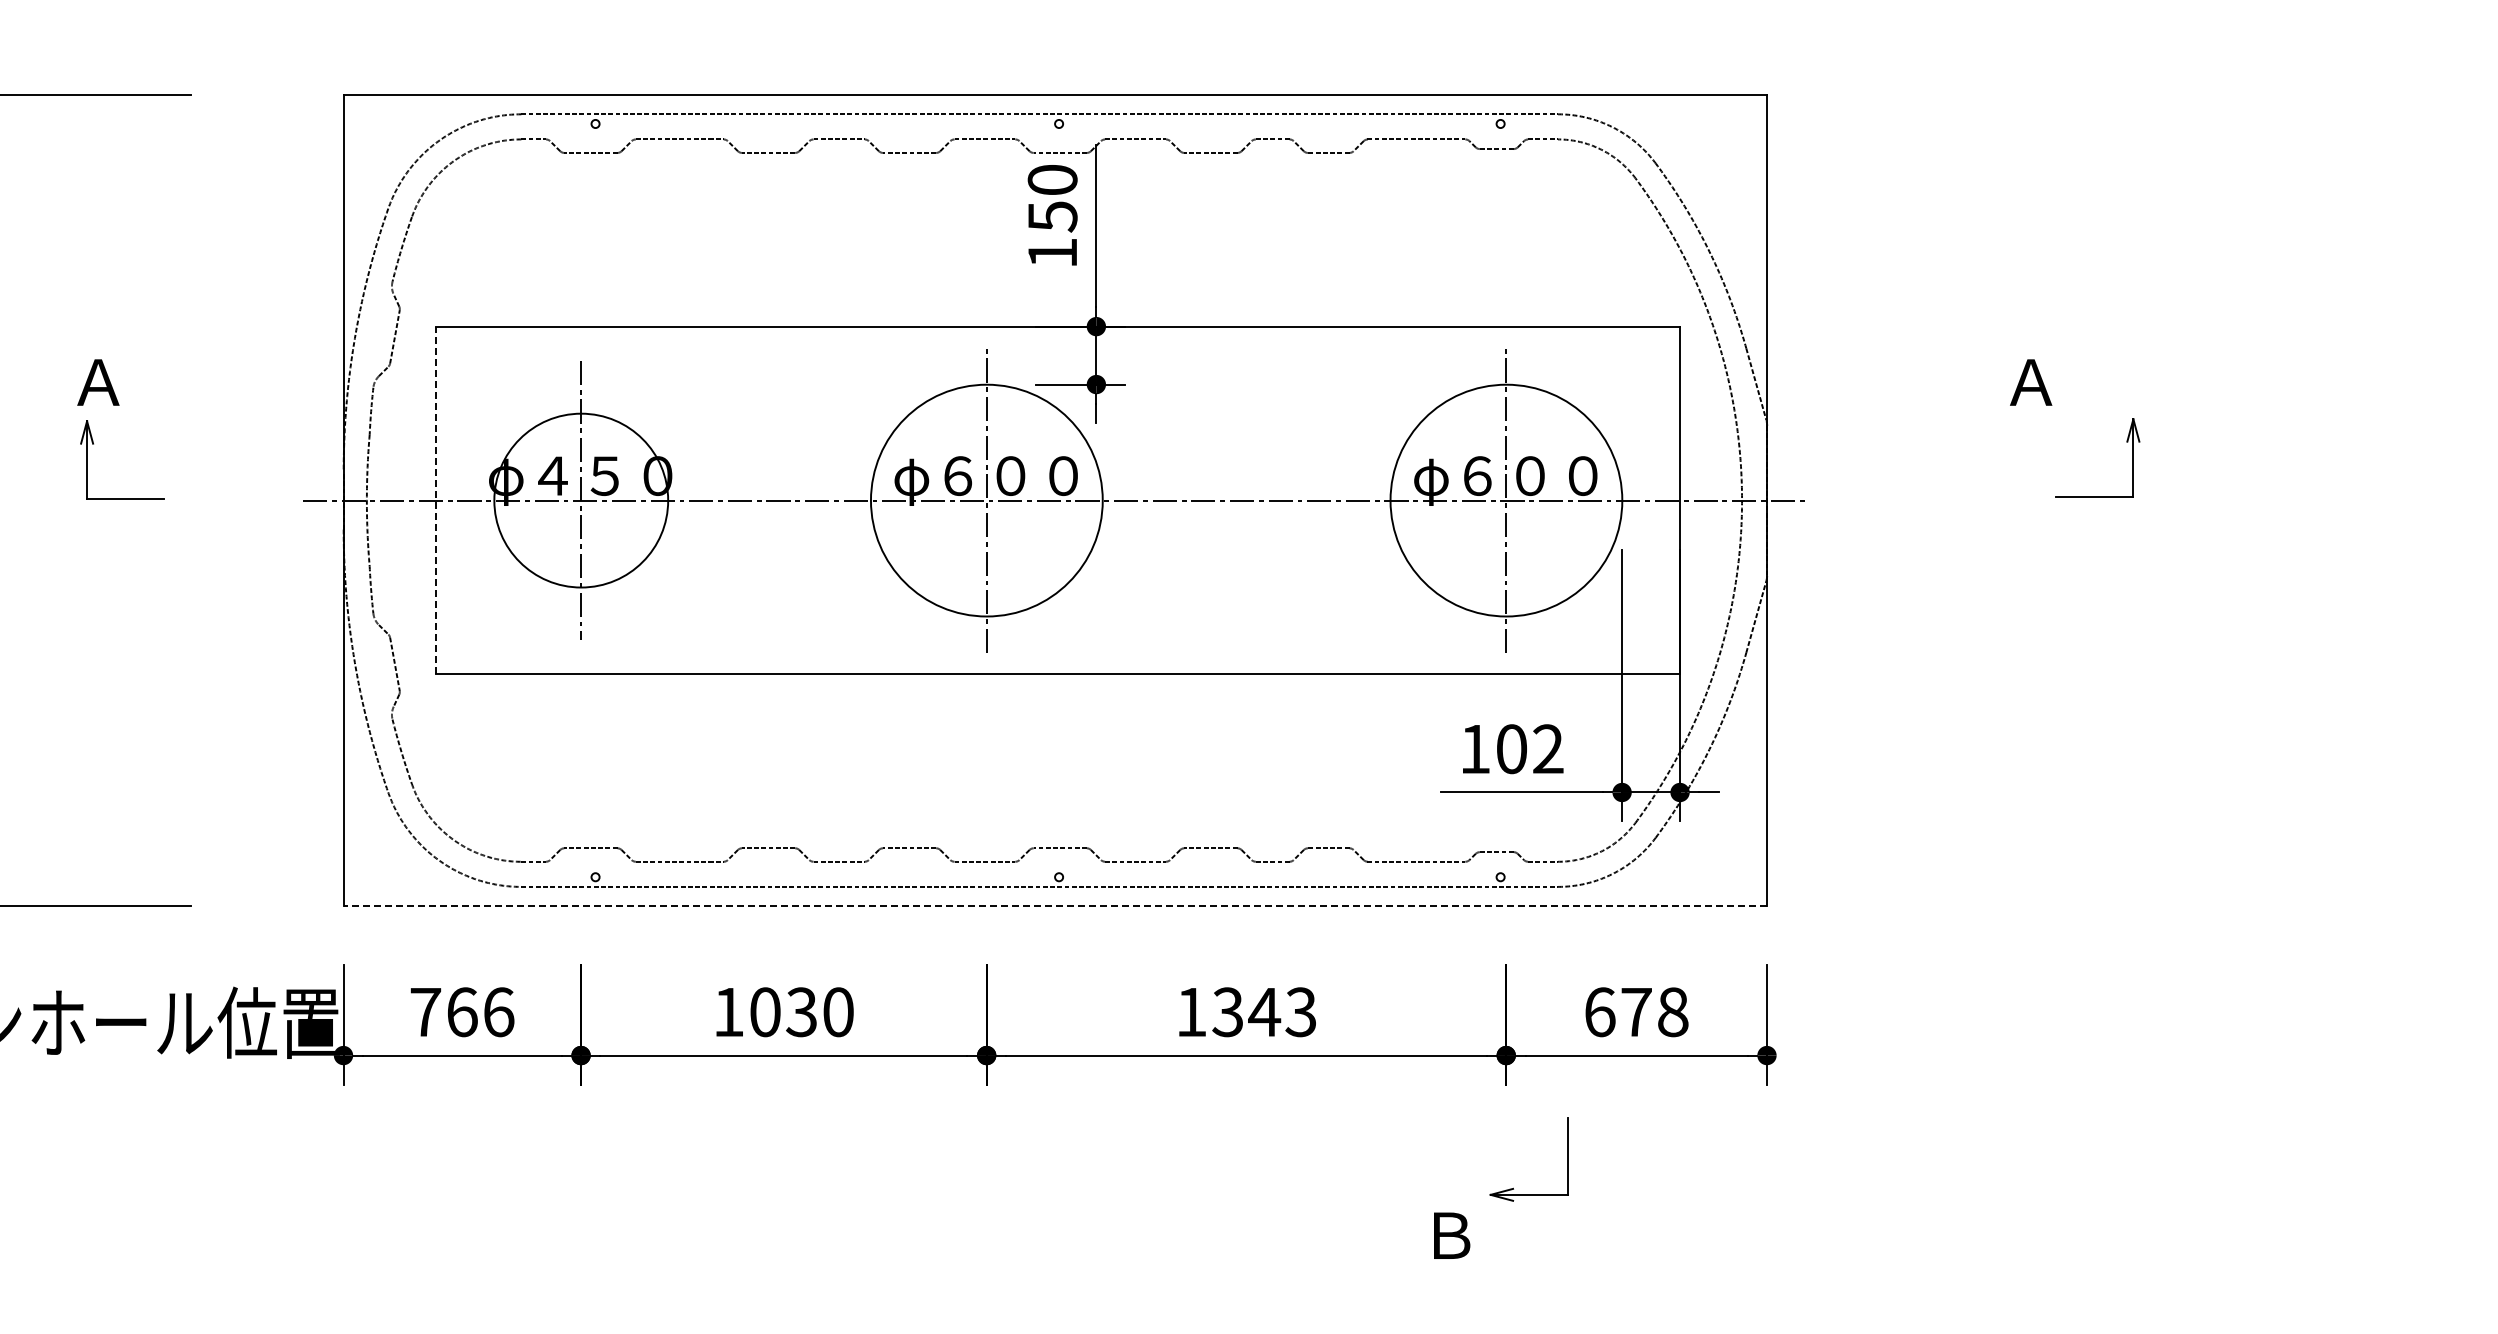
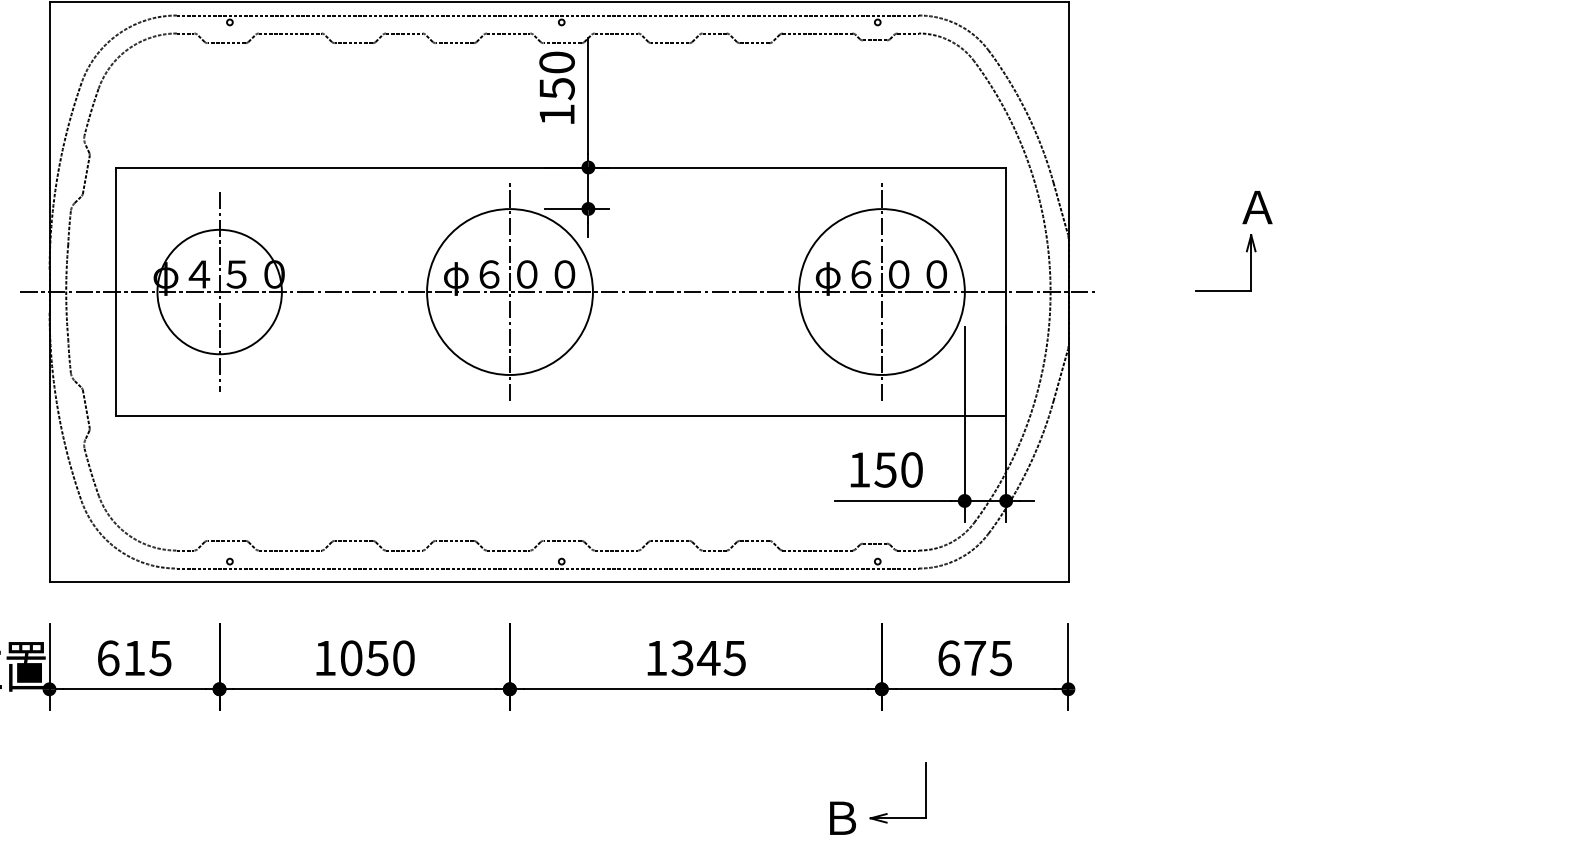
part: (2126, 442) -> (1246, 251), moved
line: (436, 500) -> (116, 291), dashed -> solid
text: (1529, 749) -> (898, 470), 102 -> 150
line: (1055, 906) -> (559, 582), dashed -> solid
text: (801, 1011) -> (377, 657), 1030 -> 1050
text: (1300, 1011) -> (734, 657), 1343 -> 1345
text: (462, 1012) -> (134, 658), 766 -> 615
text: (1672, 1012) -> (1000, 658), 678 -> 675
part: (1513, 1187) -> (886, 813), moved

